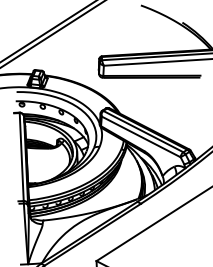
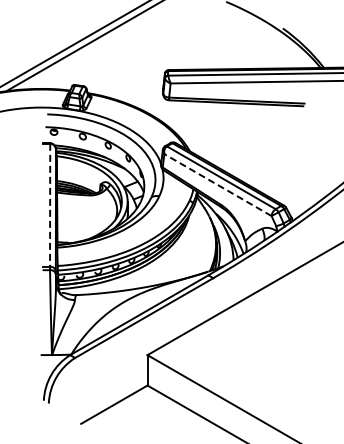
line: (140, 137) -> (217, 185), solid -> dashed
line: (21, 157) -> (50, 205), solid -> dashed

